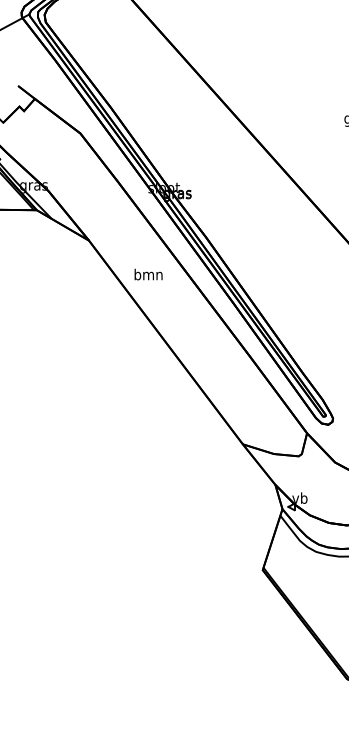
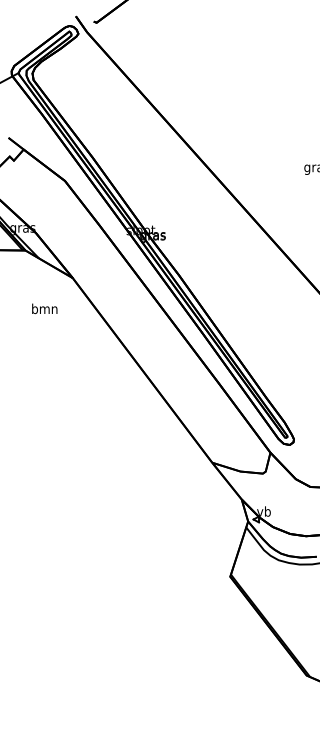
text: (148, 274) -> (44, 308), moved

